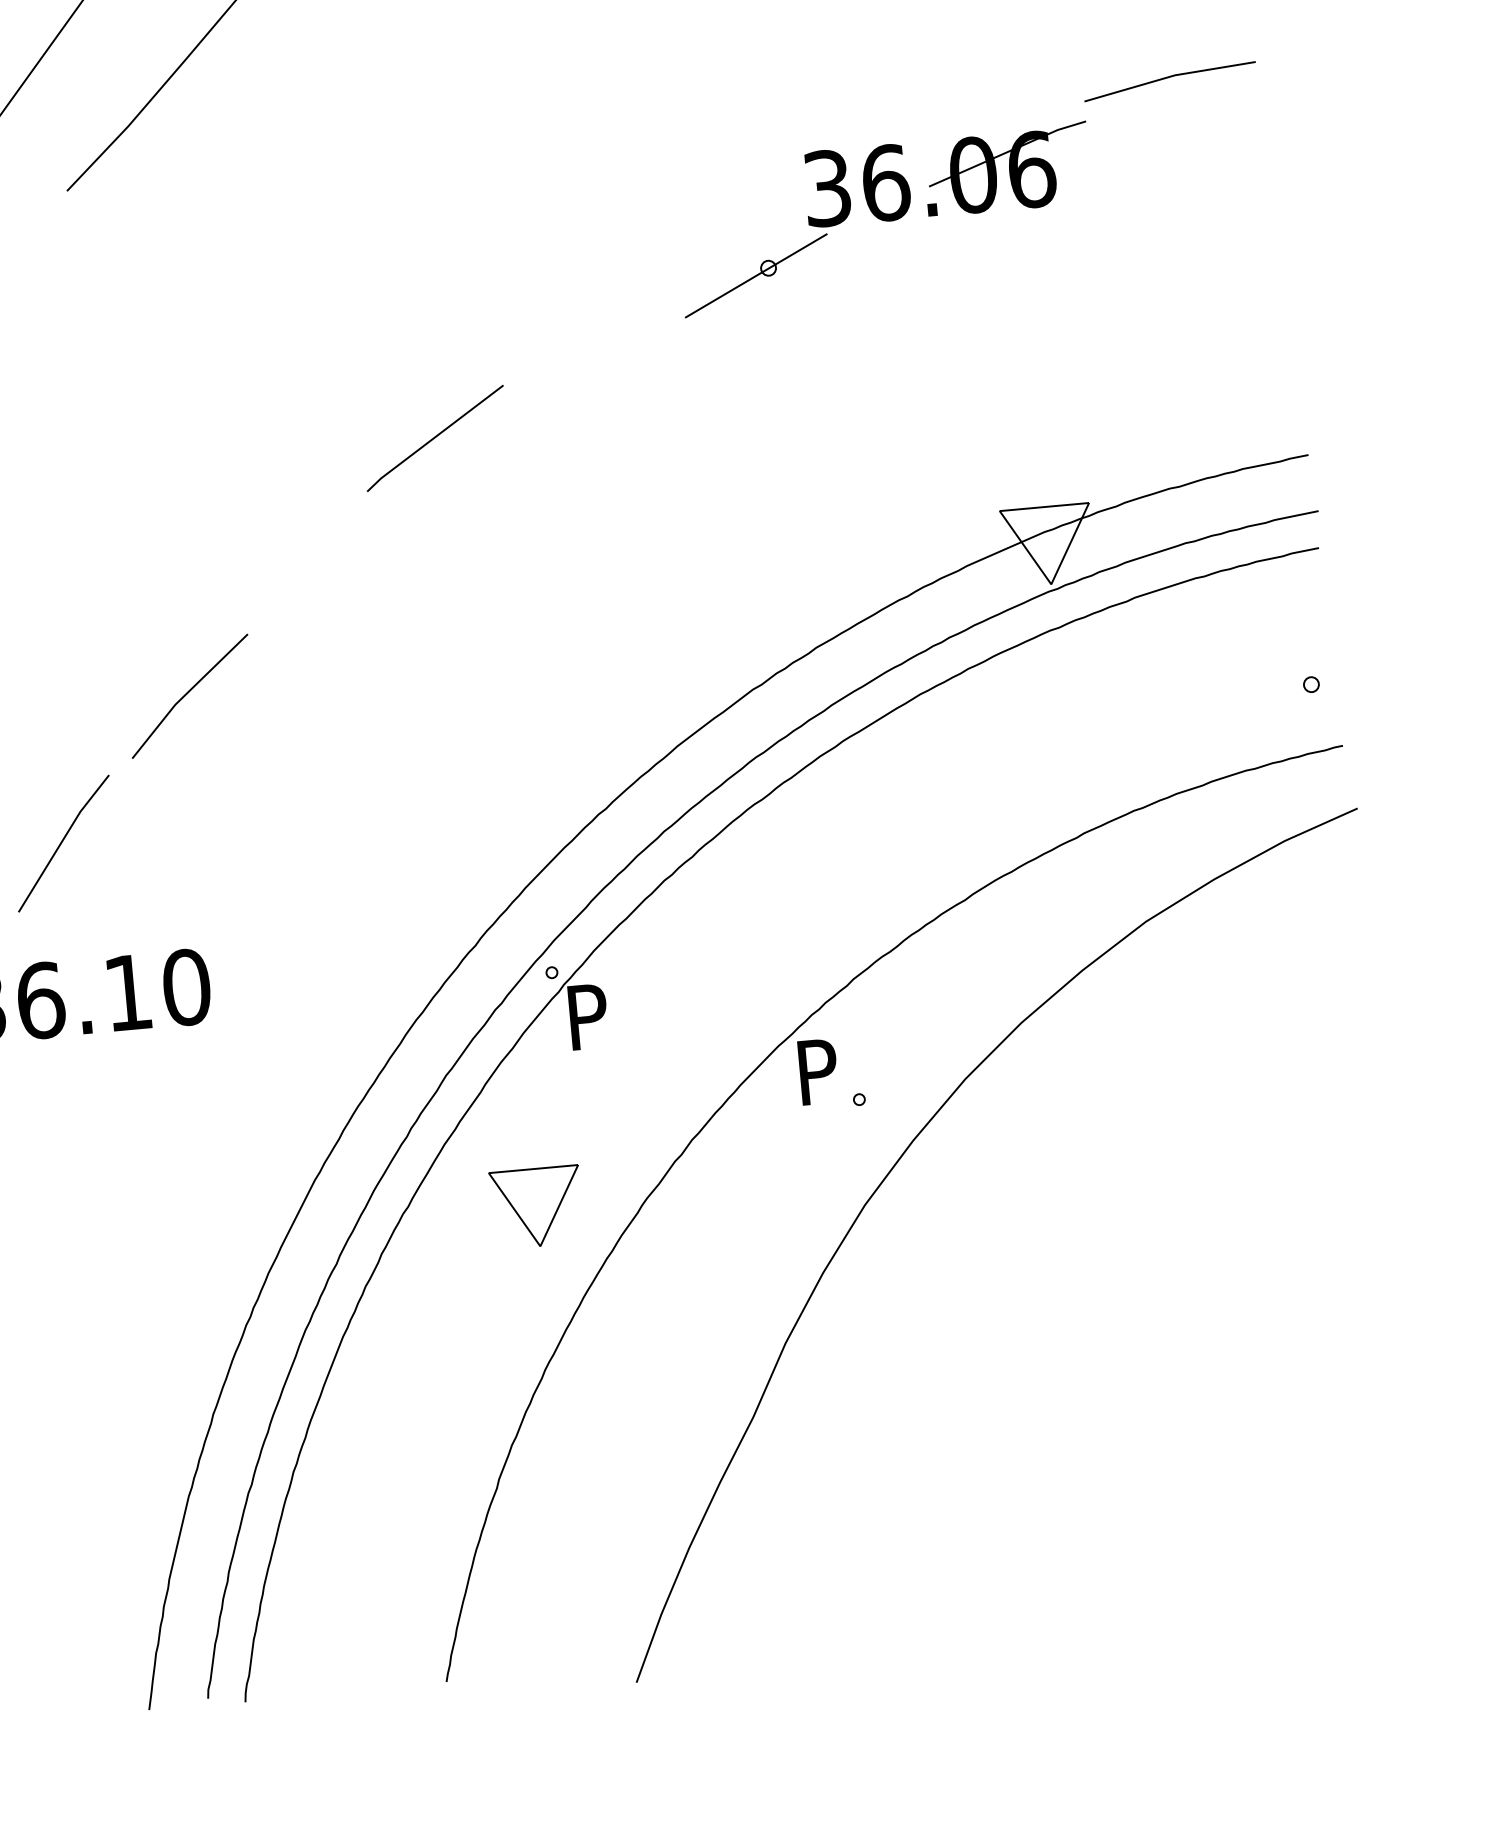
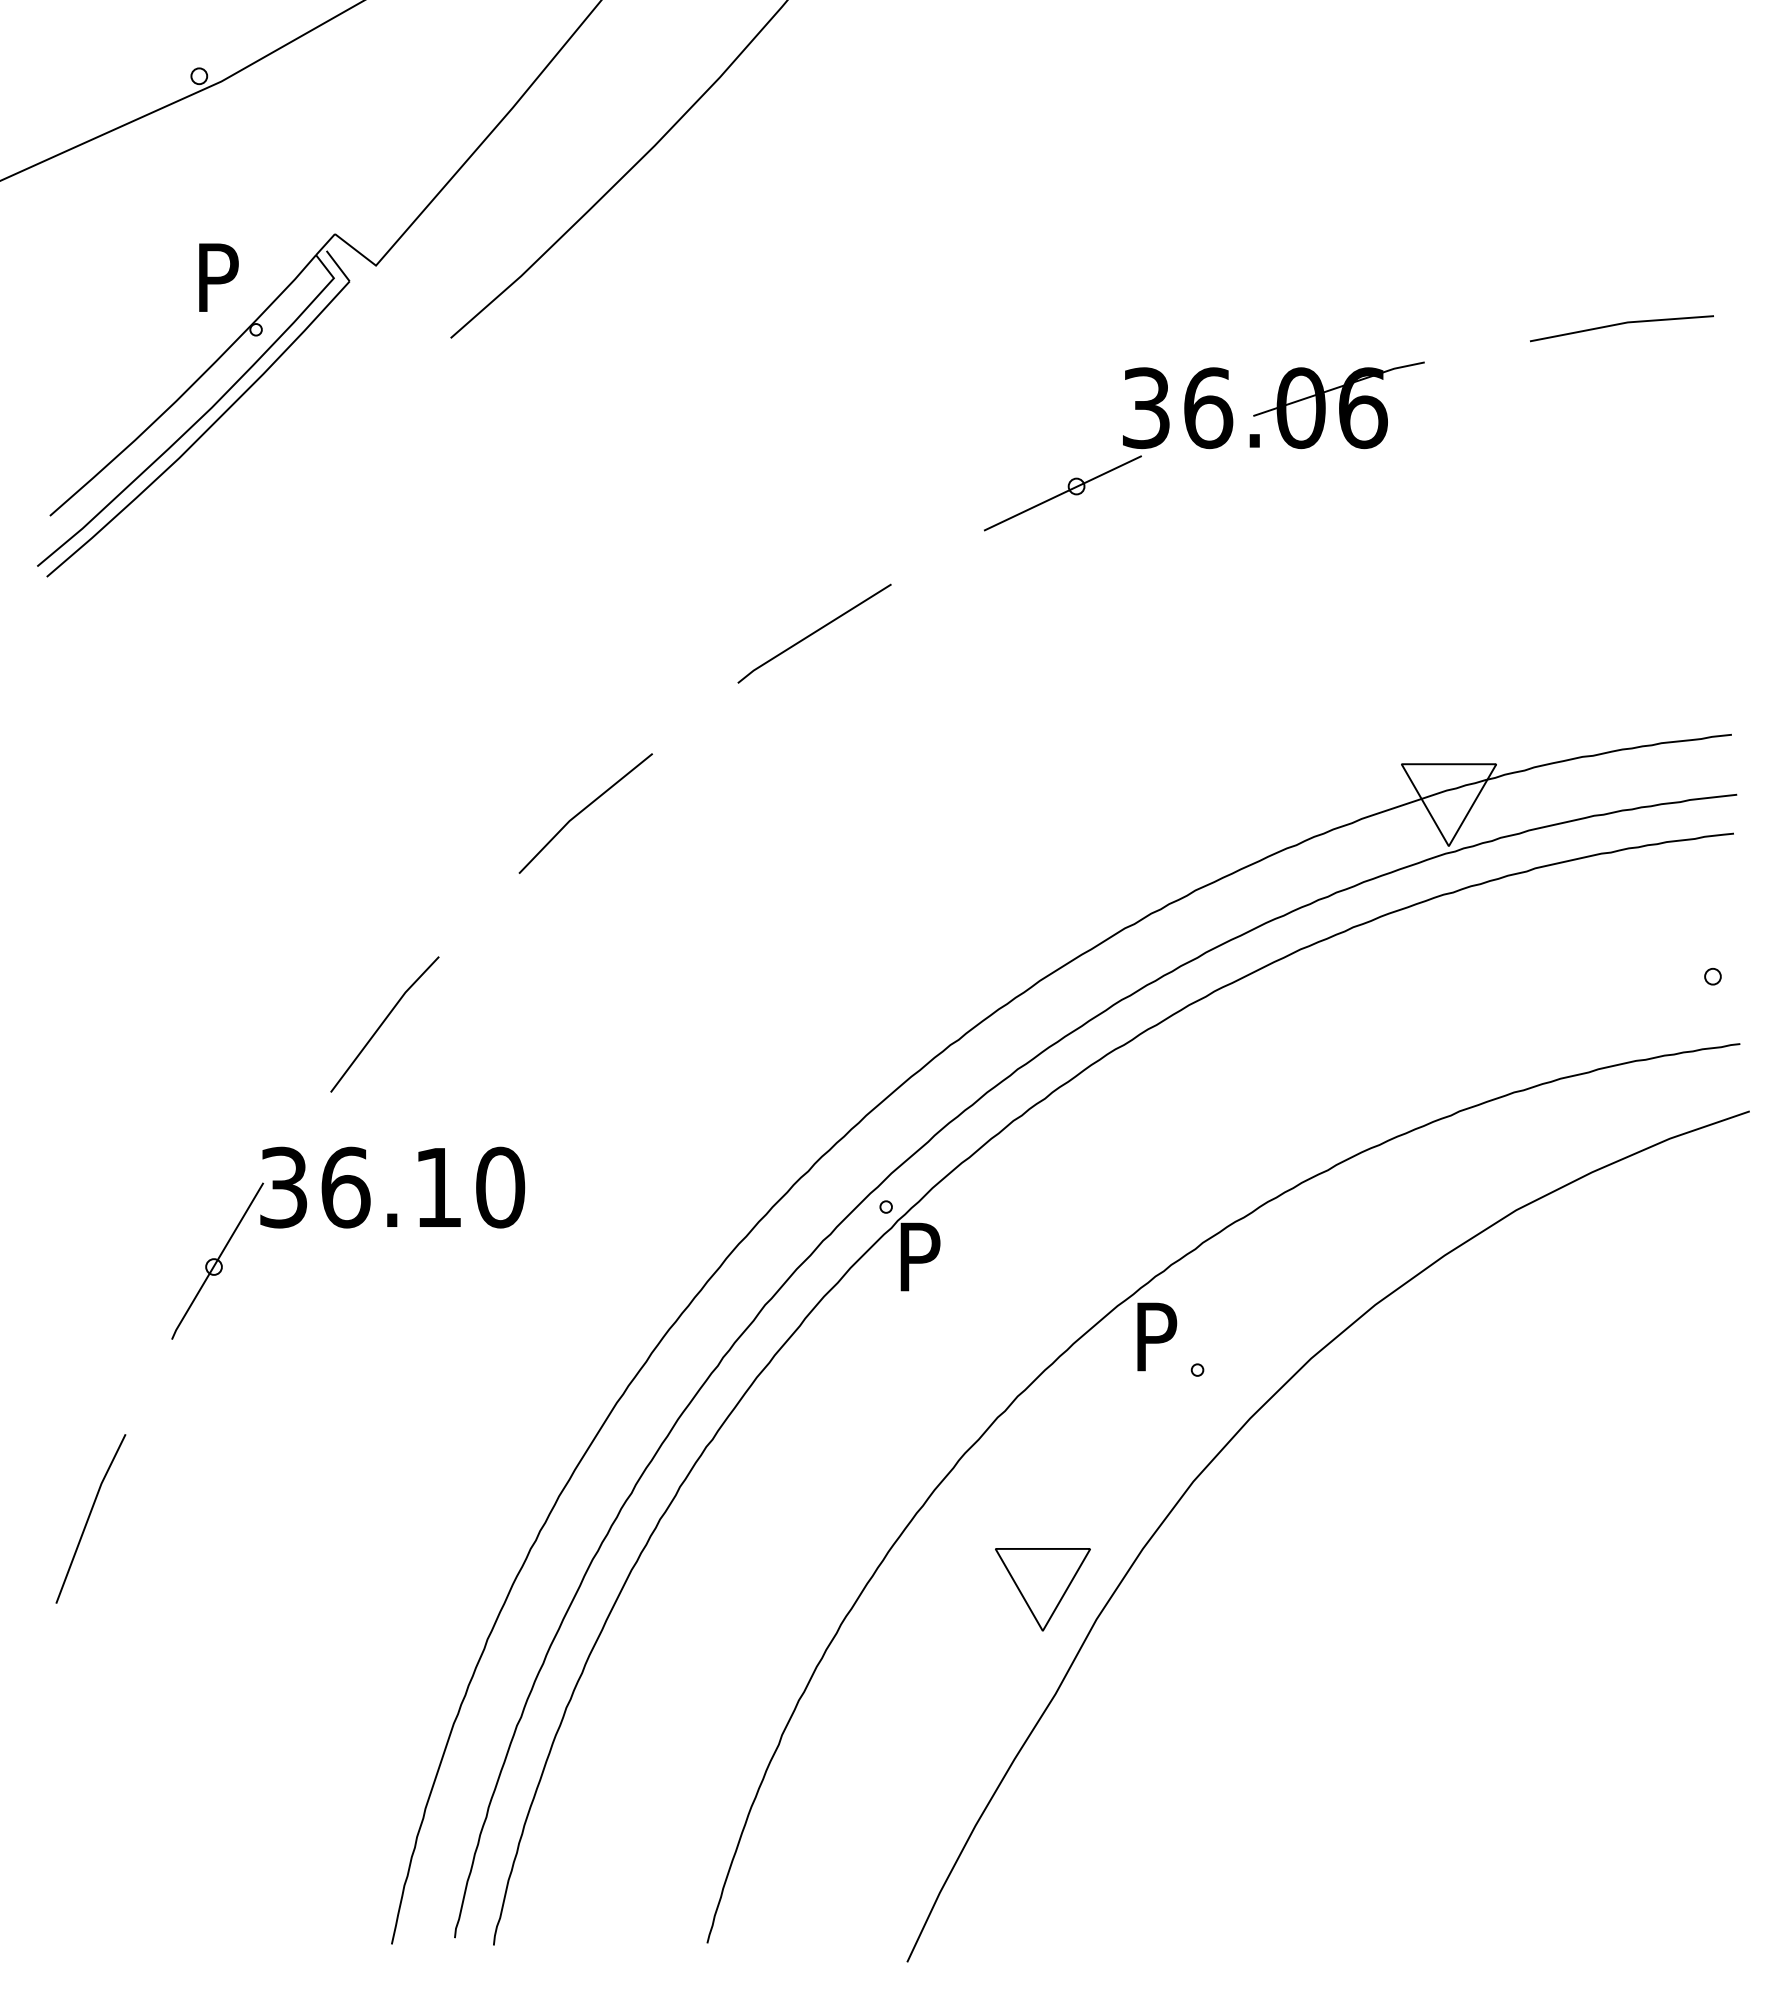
part: (885, 219) -> (1204, 446), moved
line: (188, 693) -> (584, 810), moved
part: (536, 1207) -> (1042, 1589), moved

